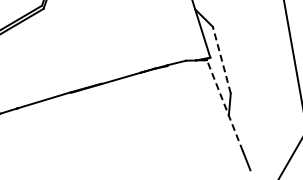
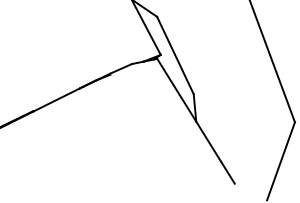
line: (221, 59) -> (174, 54), dashed -> solid
line: (224, 105) -> (188, 110), dashed -> solid

